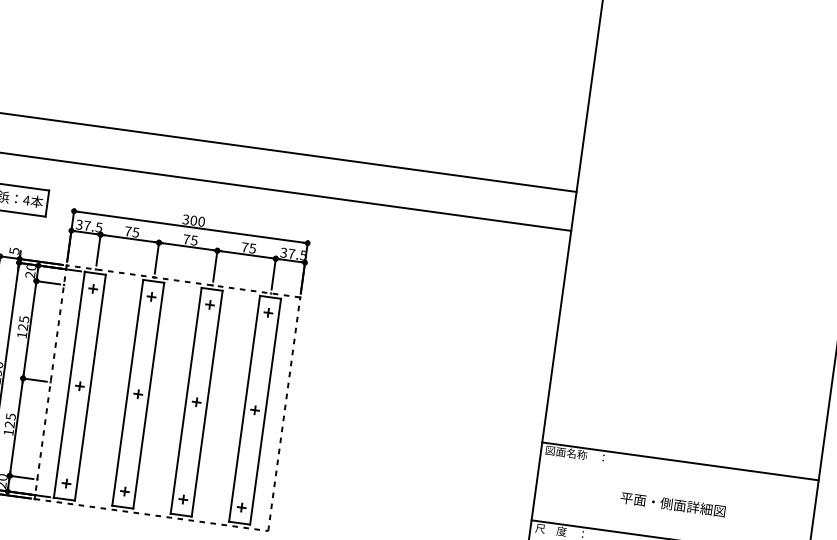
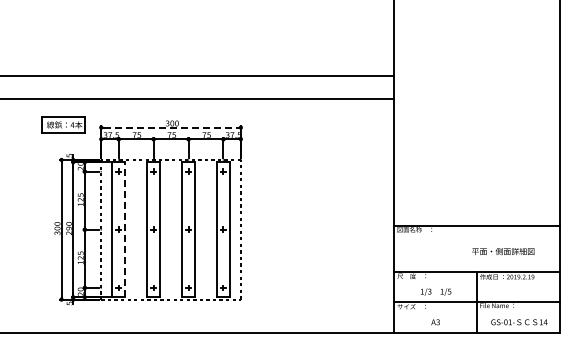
line: (191, 227) -> (171, 127), solid -> dashed
line: (91, 387) -> (125, 229), solid -> dashed
text: (673, 504) -> (503, 251), moved

